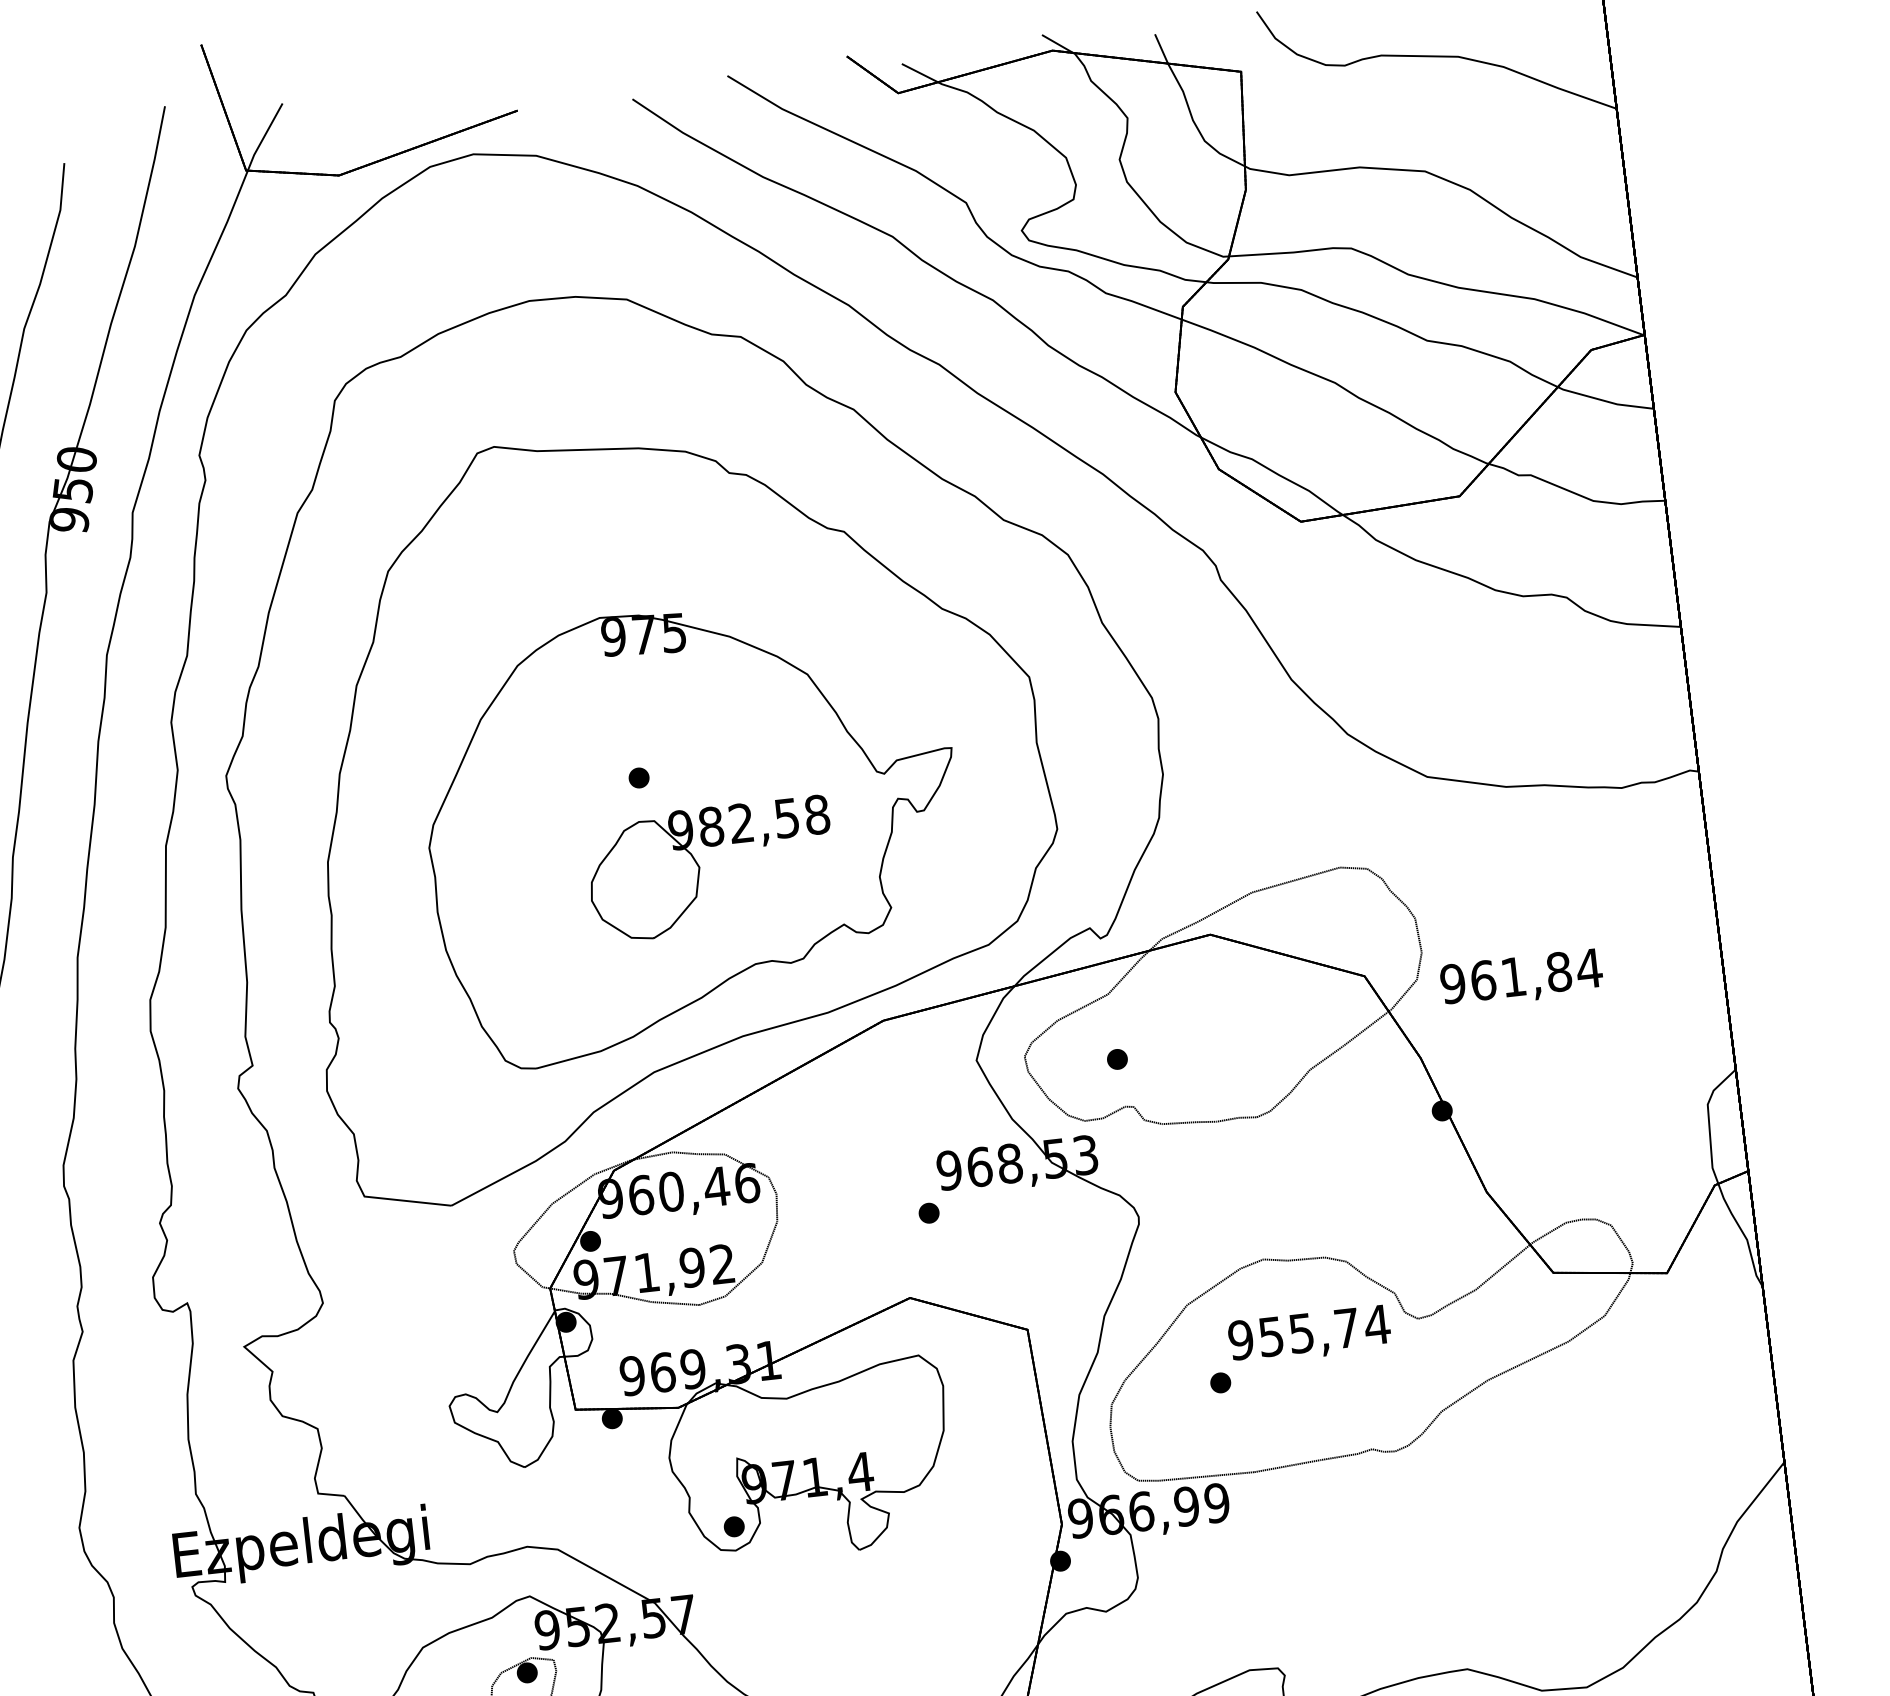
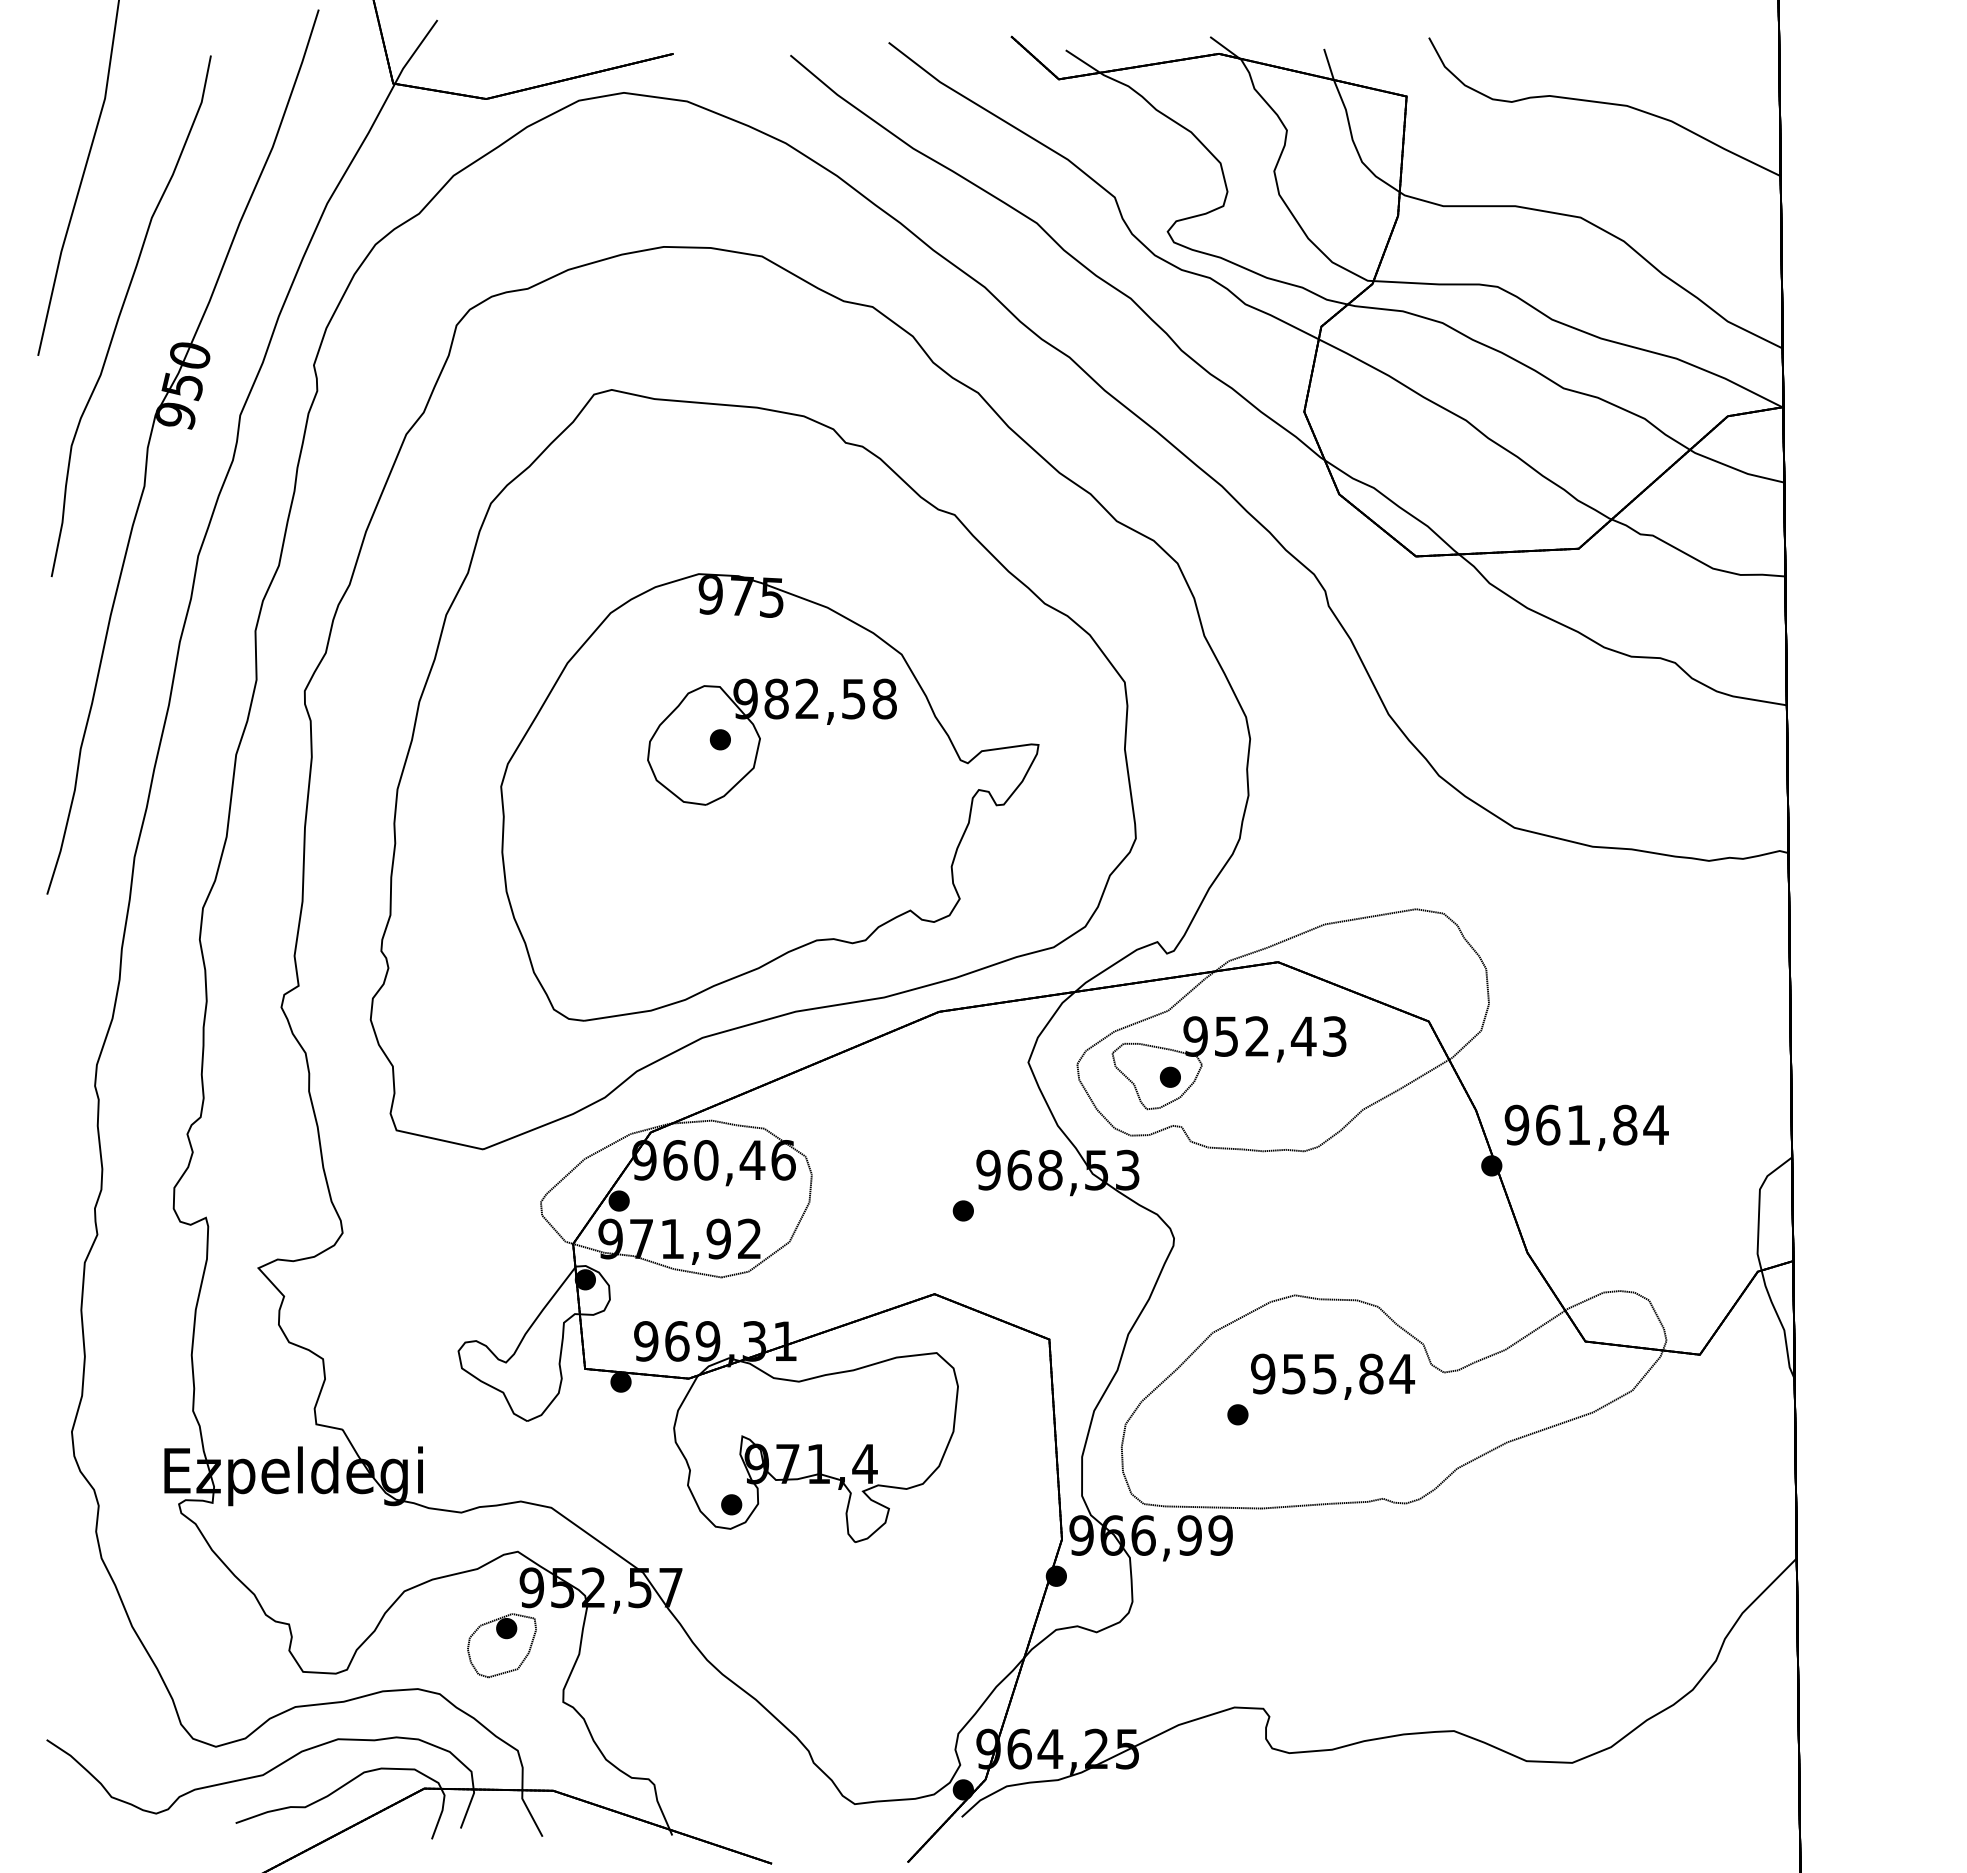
part: (700, 870) -> (760, 741), moved
text: (1521, 978) -> (1586, 1127), moved
part: (1172, 1032) -> (1228, 1056), added
text: (1347, 1327) -> (1371, 1373), 955,74 -> 955,84

